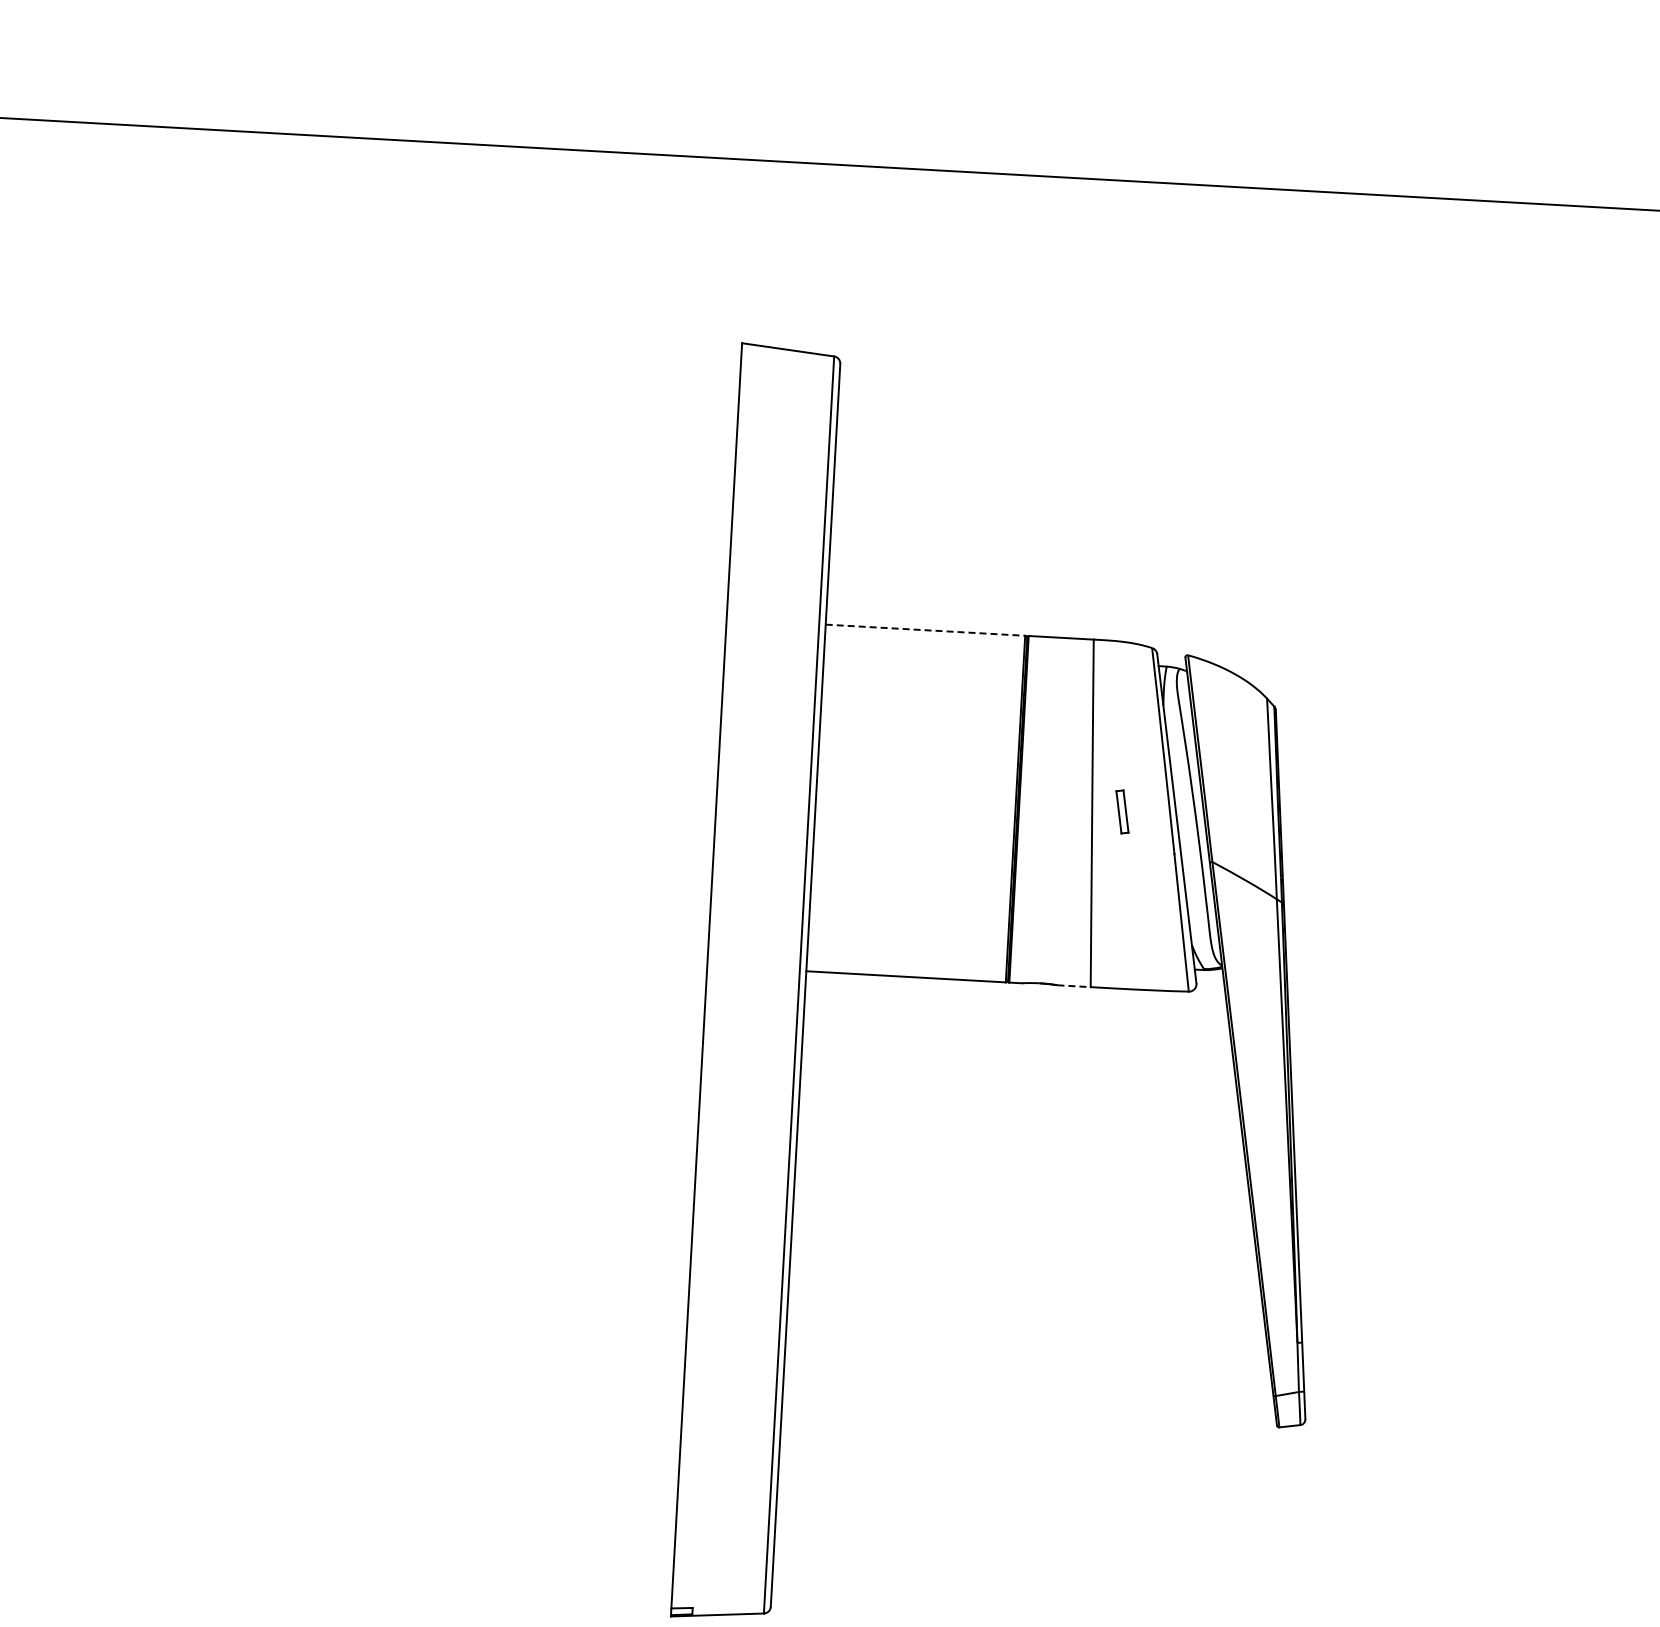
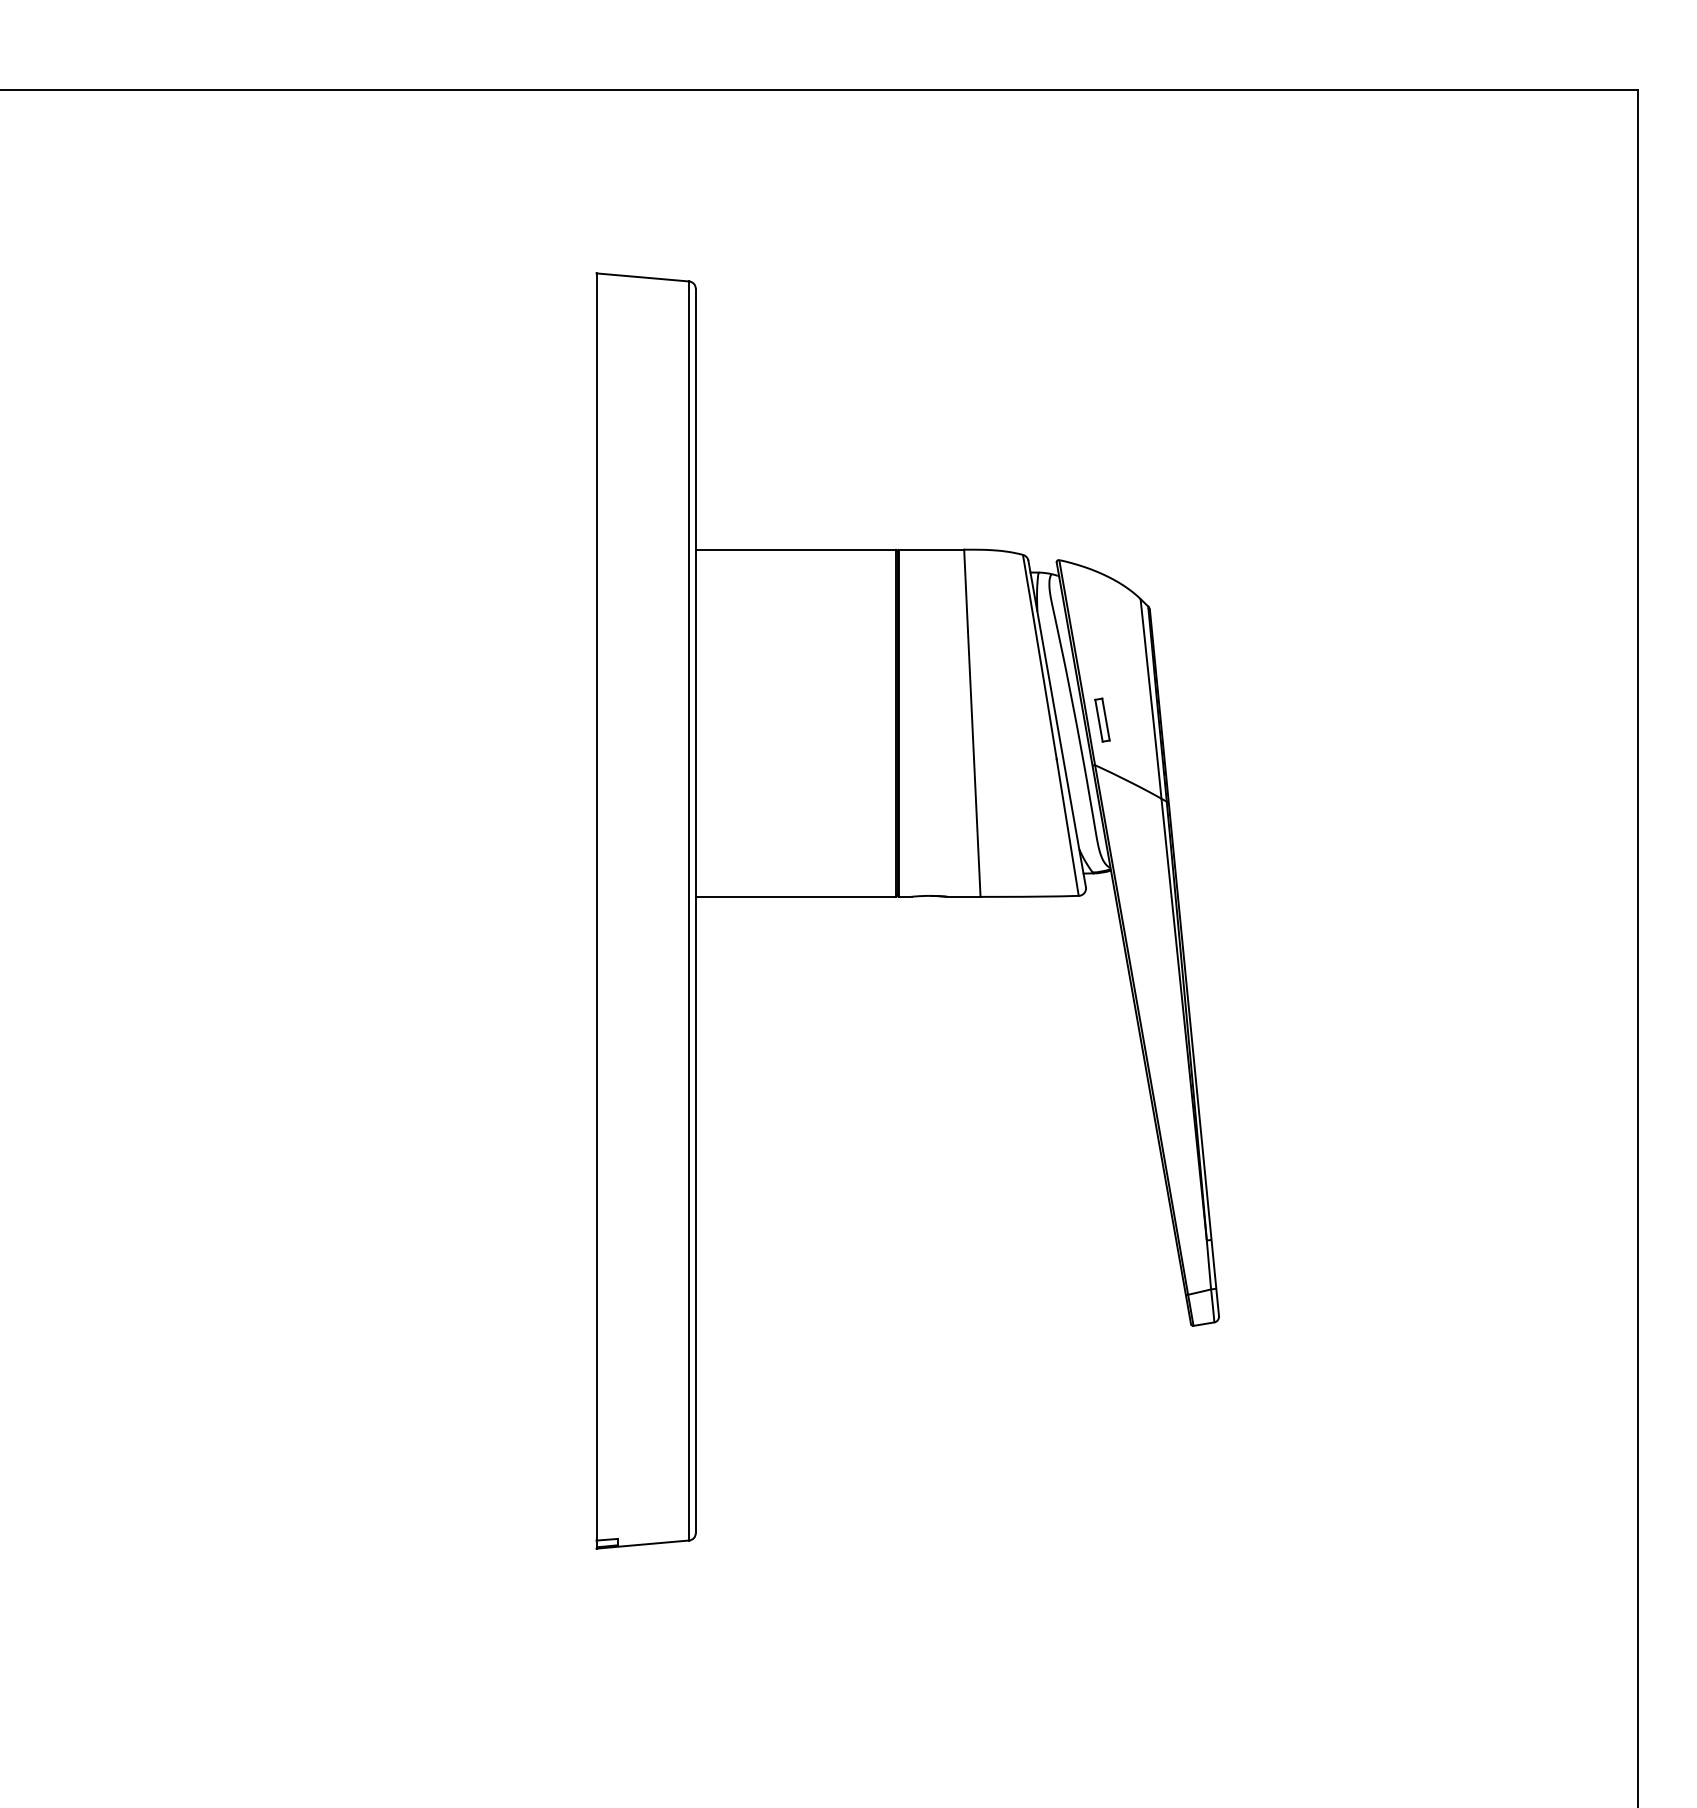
line: (925, 629) -> (795, 549), dashed -> solid
part: (1122, 811) -> (1102, 719), moved
line: (1073, 985) -> (963, 896), dashed -> solid

